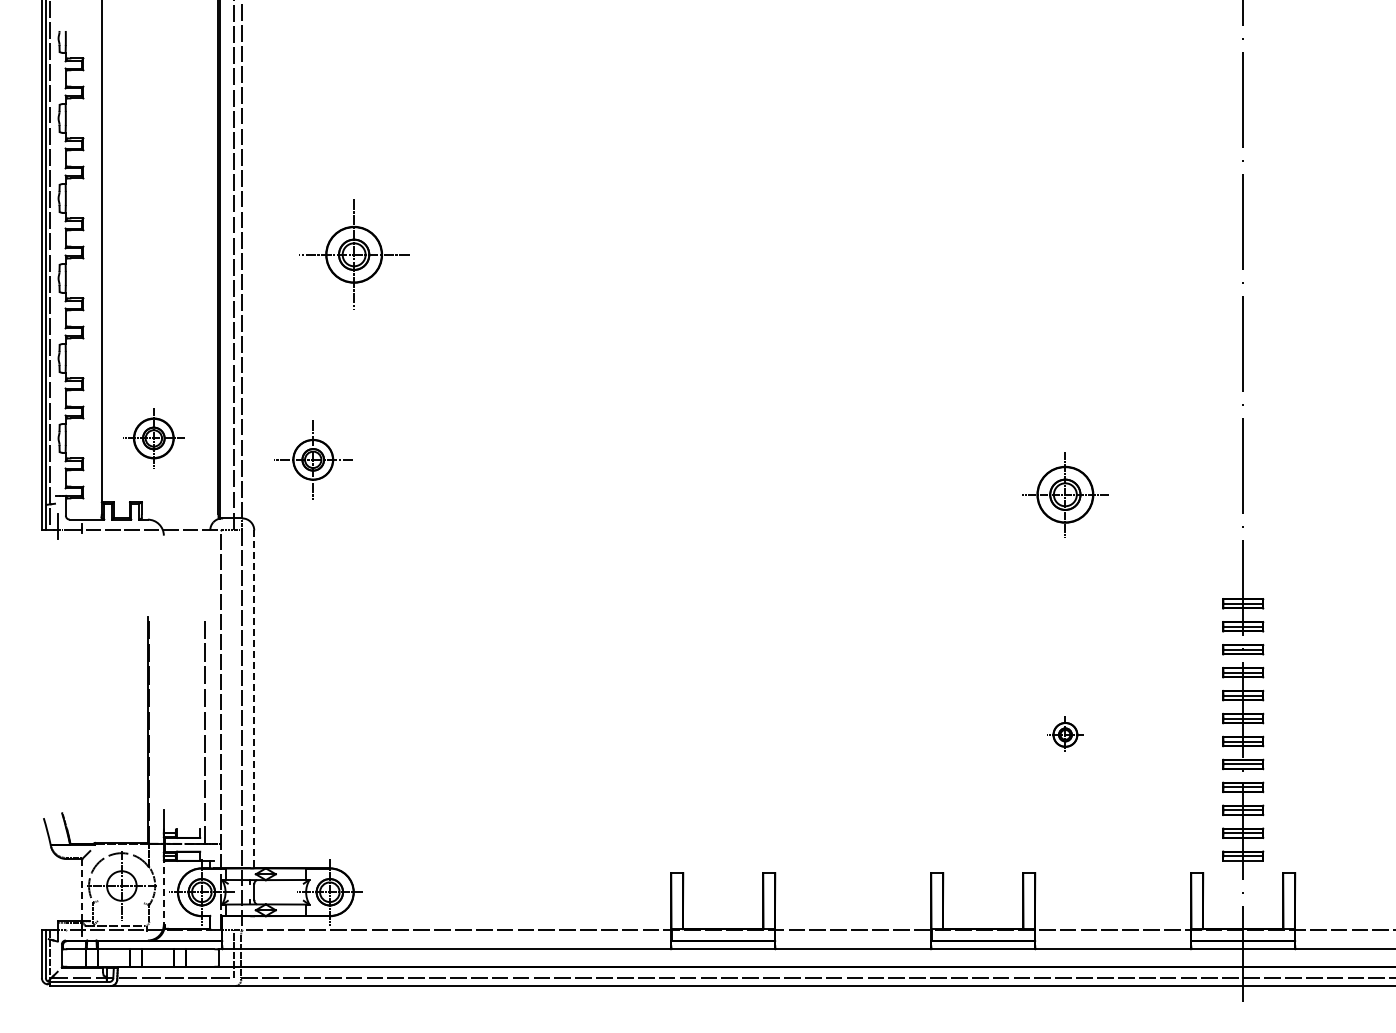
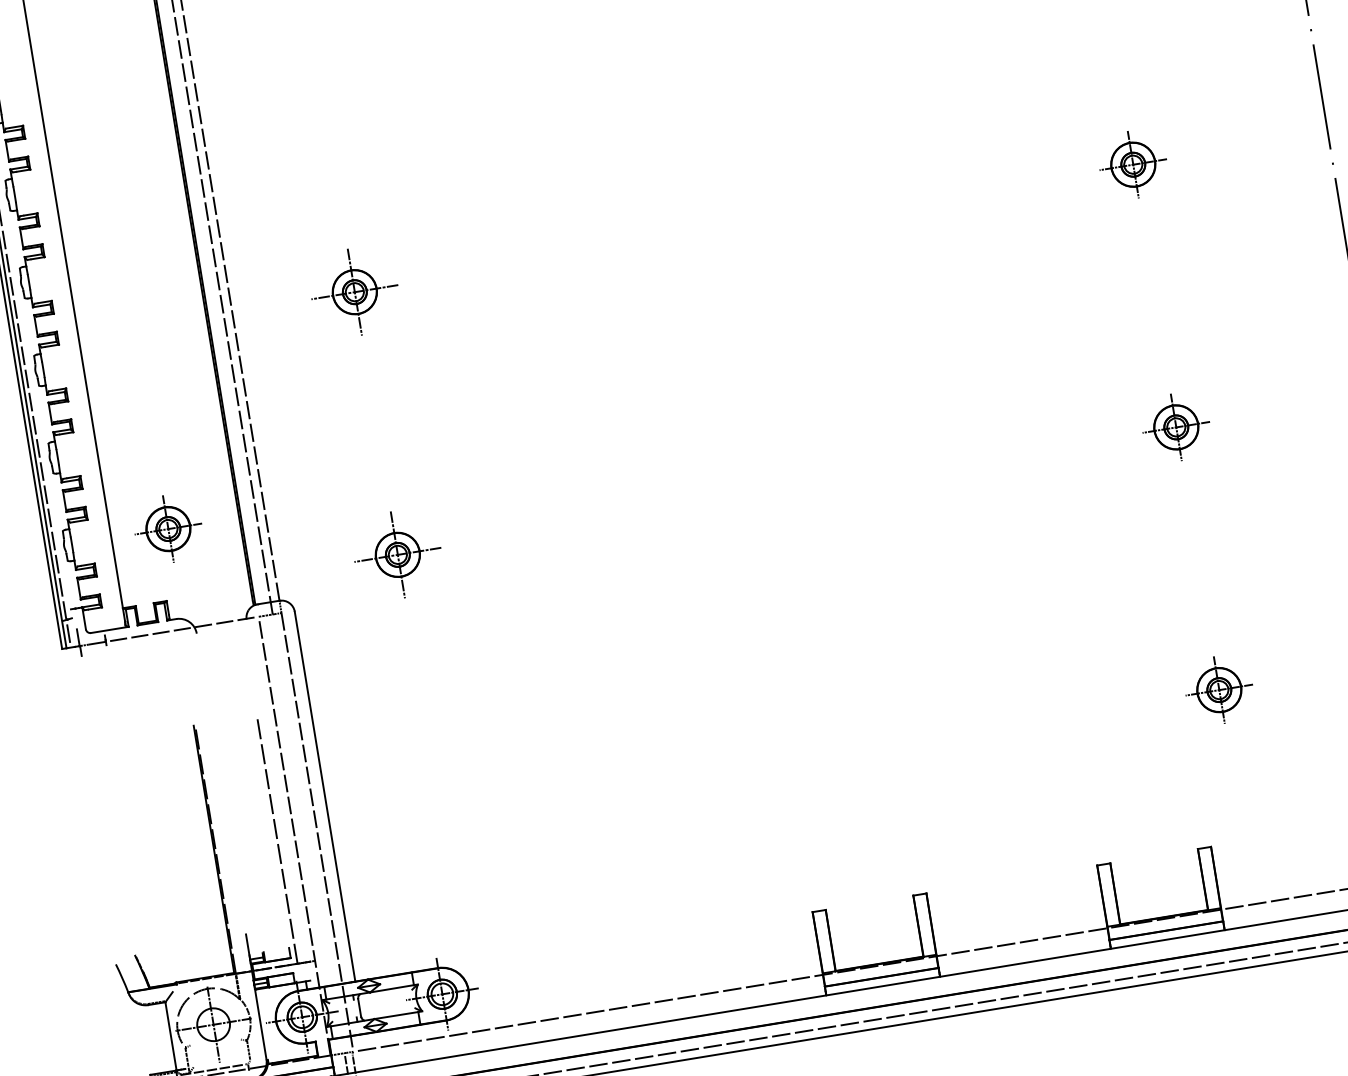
part: (354, 254) -> (355, 291), size x0.71
part: (1065, 254) -> (1133, 164), added
part: (313, 459) -> (398, 554), moved
part: (1065, 494) -> (1176, 427), size x0.71
line: (254, 699) -> (325, 796), dashed -> solid
part: (1065, 734) -> (1219, 689), size x1.67
line: (82, 890) -> (171, 1036), dashed -> solid
line: (163, 890) -> (259, 1022), dashed -> solid

